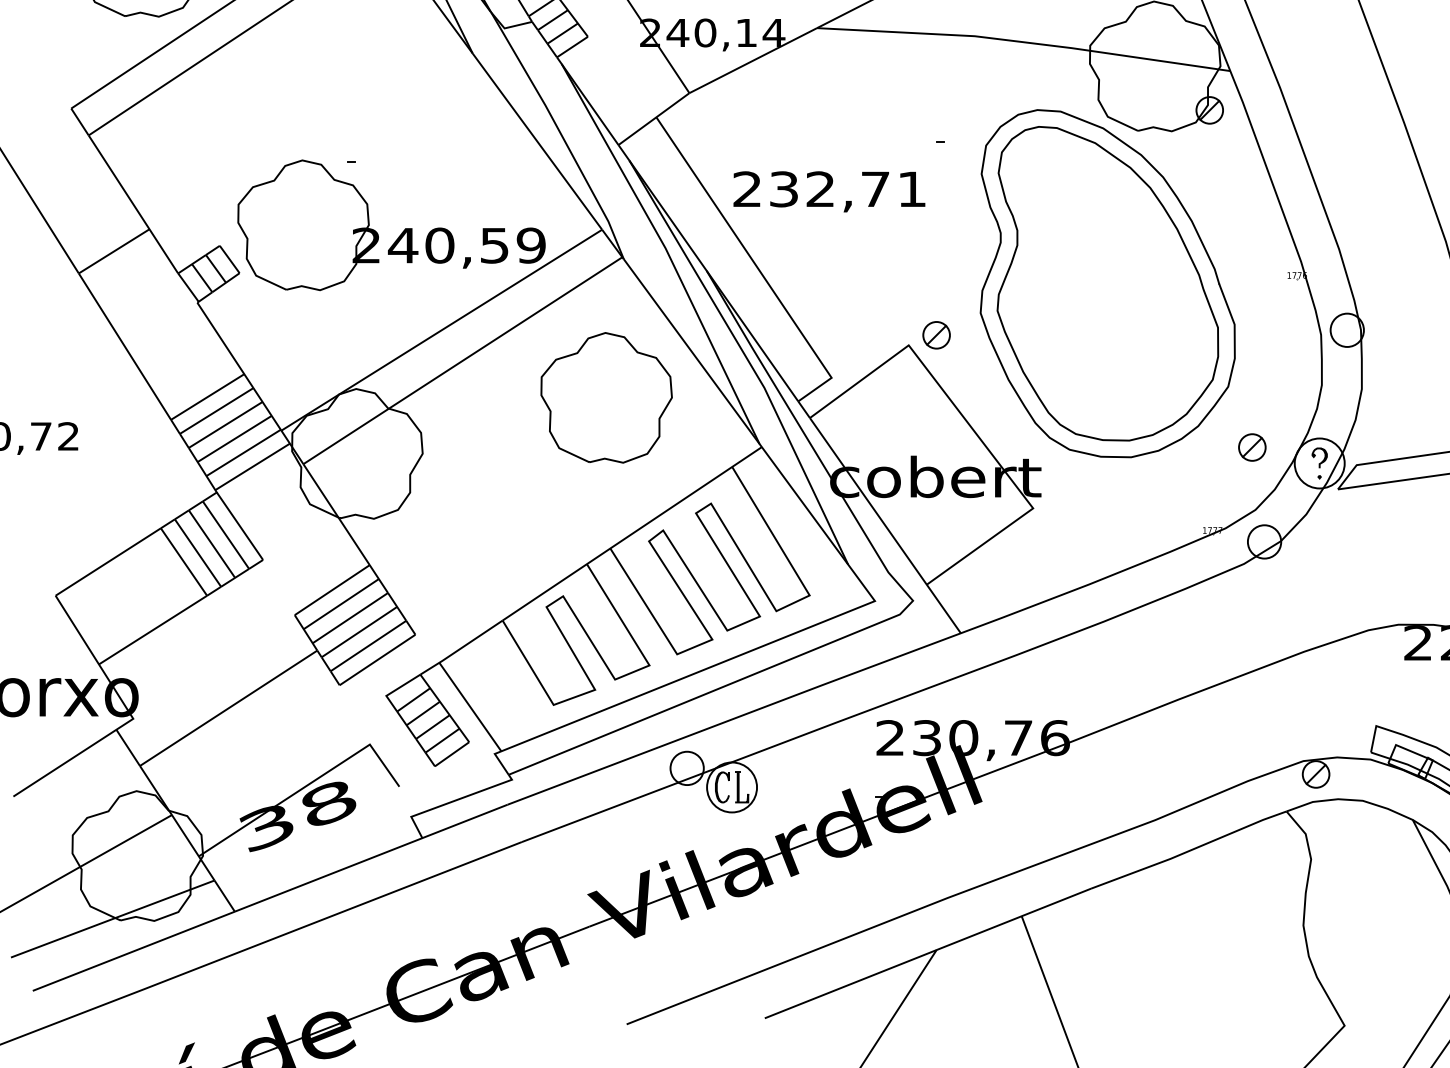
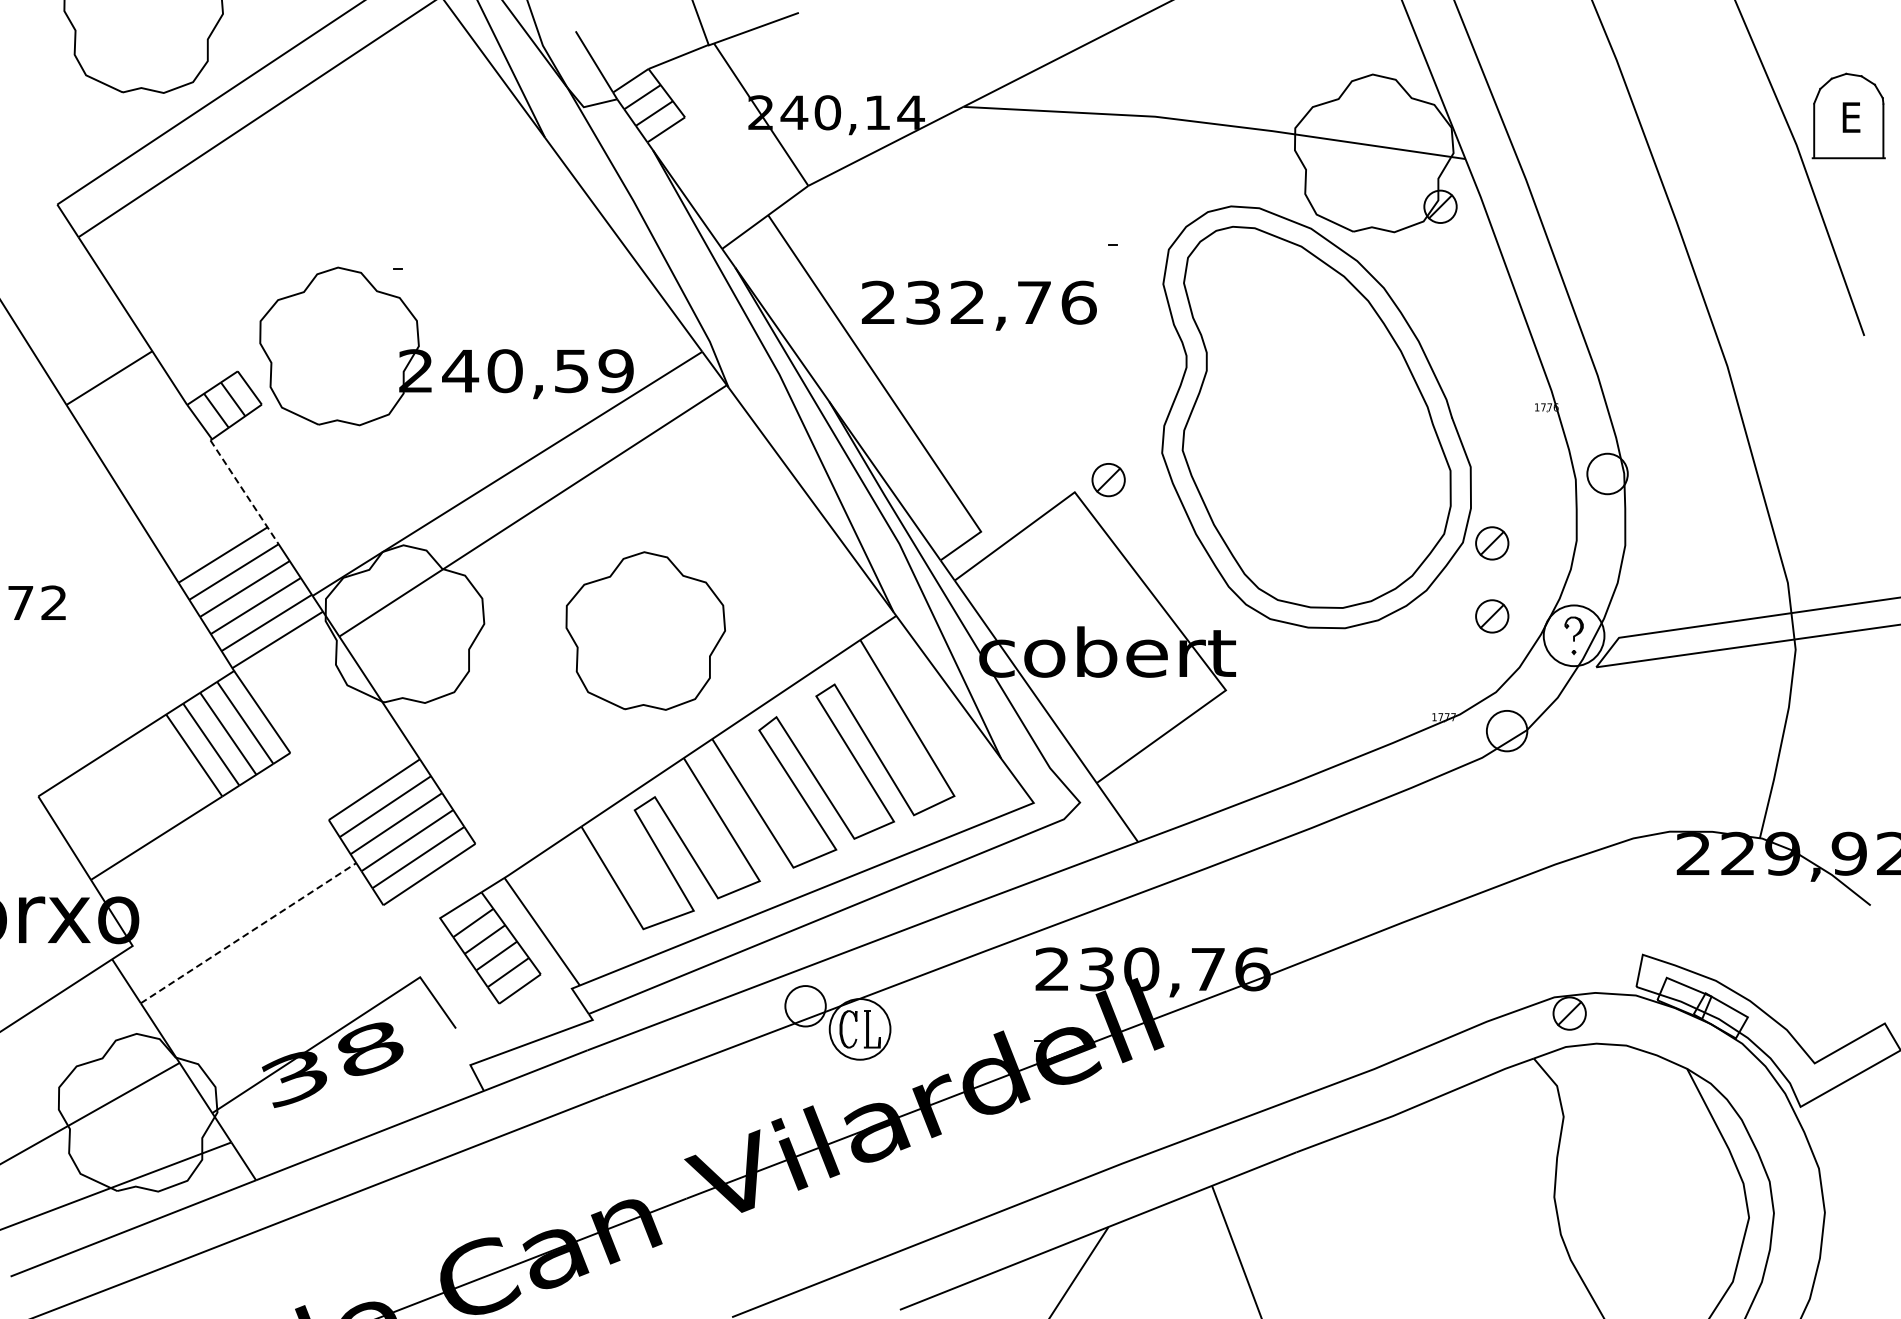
text: (911, 189) -> (1078, 302), 232,71 -> 232,76
line: (225, 345) -> (244, 492), solid -> dashed
part: (1252, 387) -> (1492, 543), added
part: (606, 397) -> (645, 630), moved
line: (228, 708) -> (248, 933), solid -> dashed

